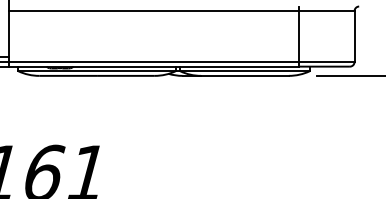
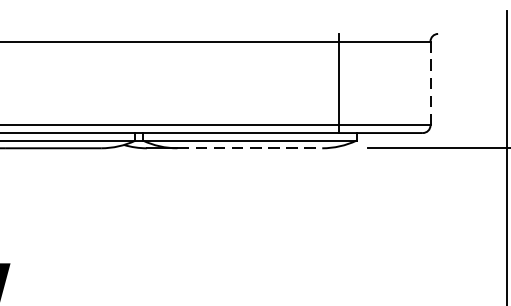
line: (354, 36) -> (430, 83), solid -> dashed
line: (244, 75) -> (249, 147), solid -> dashed

